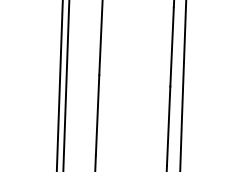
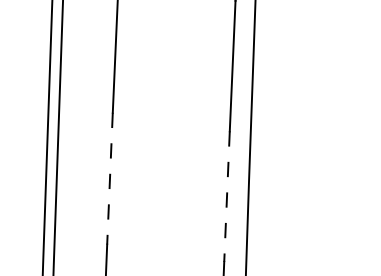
line: (97, 115) -> (109, 179), solid -> dashed
line: (168, 126) -> (226, 197), solid -> dashed

